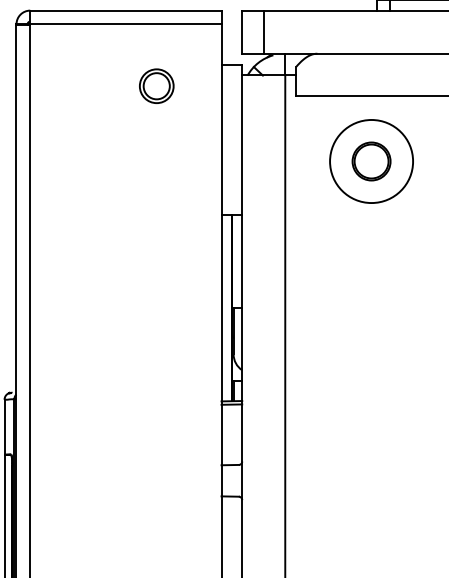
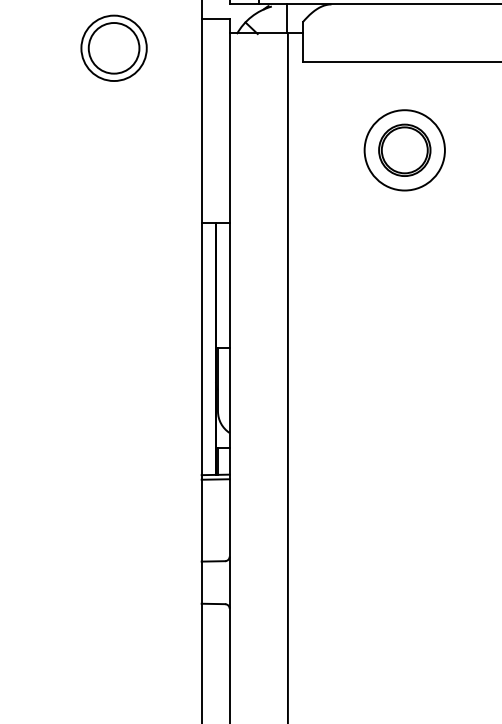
part: (156, 86) -> (113, 48), size x1.43
circle: (371, 161) -> (404, 150), size x0.71

